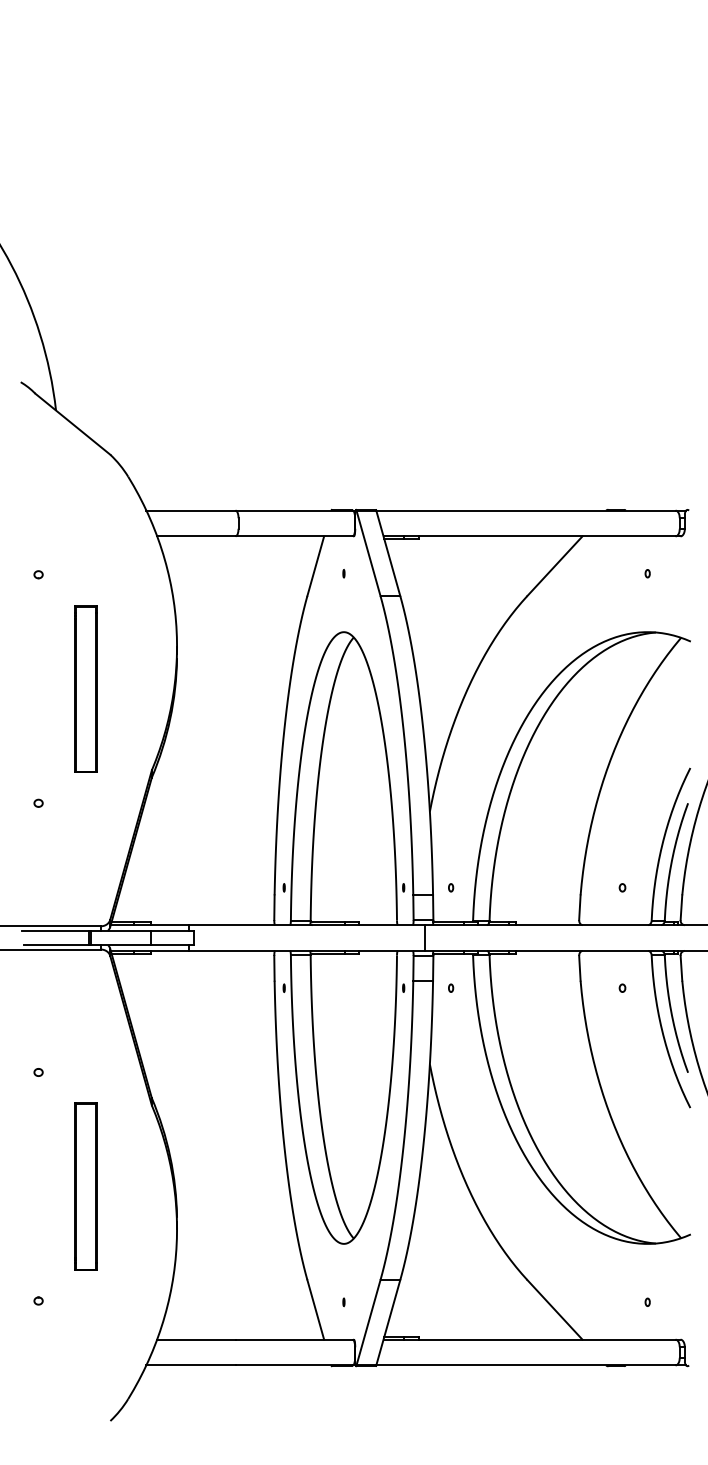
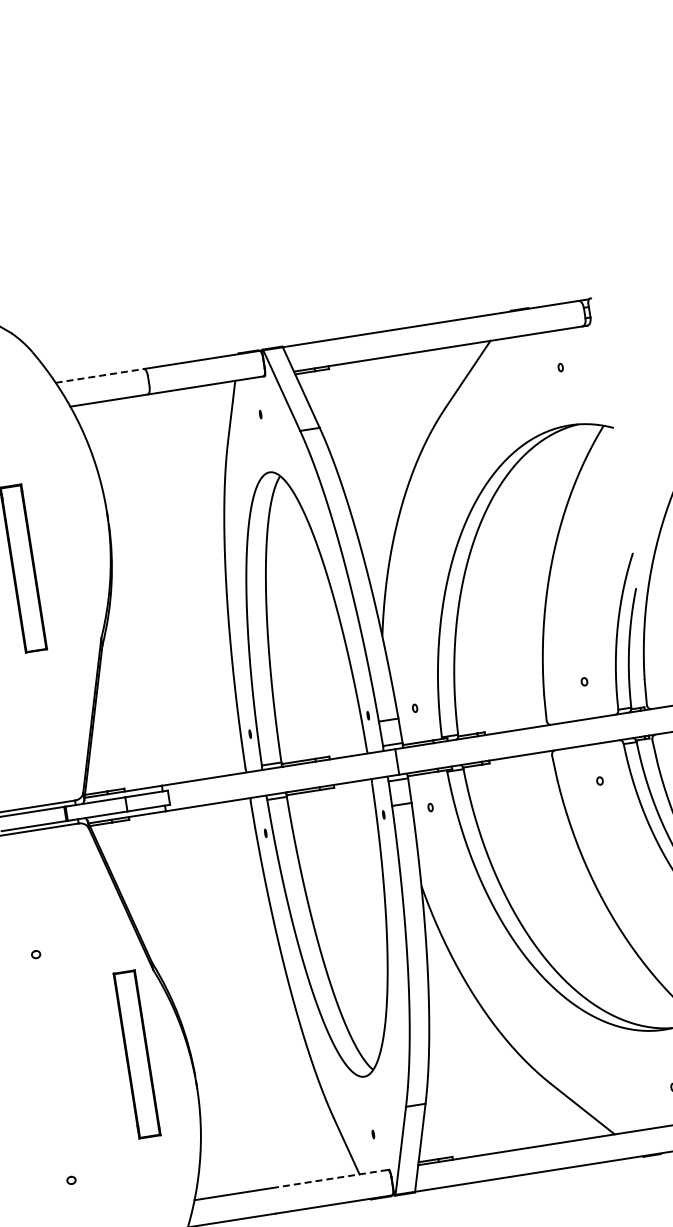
line: (190, 510) -> (99, 375), solid -> dashed
part: (85, 1186) -> (136, 1054), moved
line: (294, 1339) -> (330, 1178), solid -> dashed

